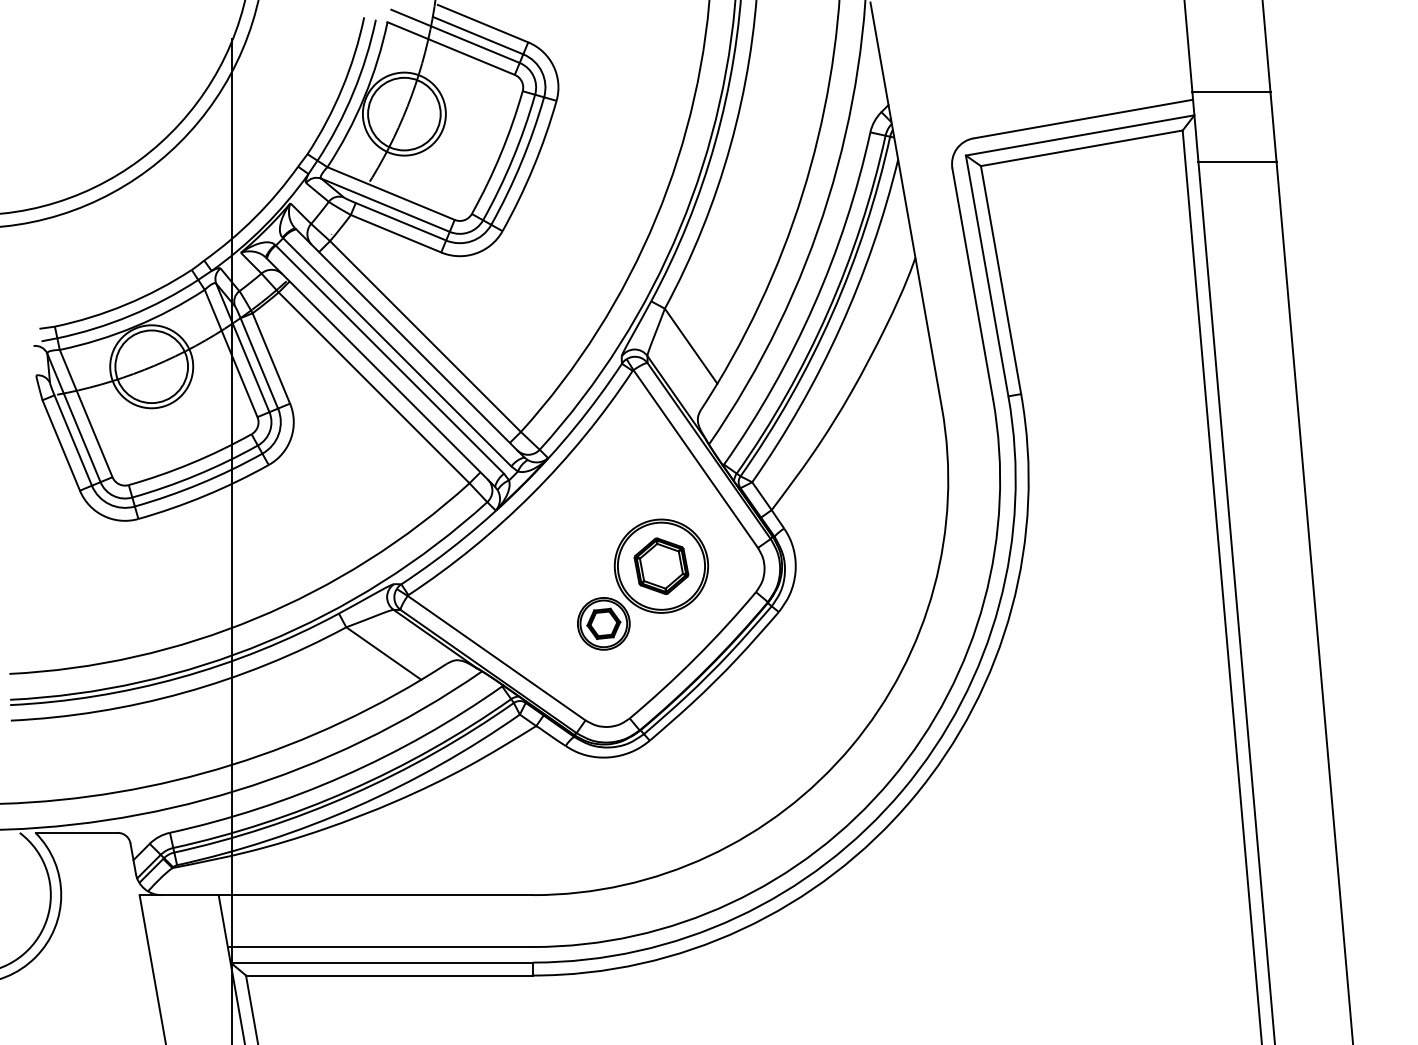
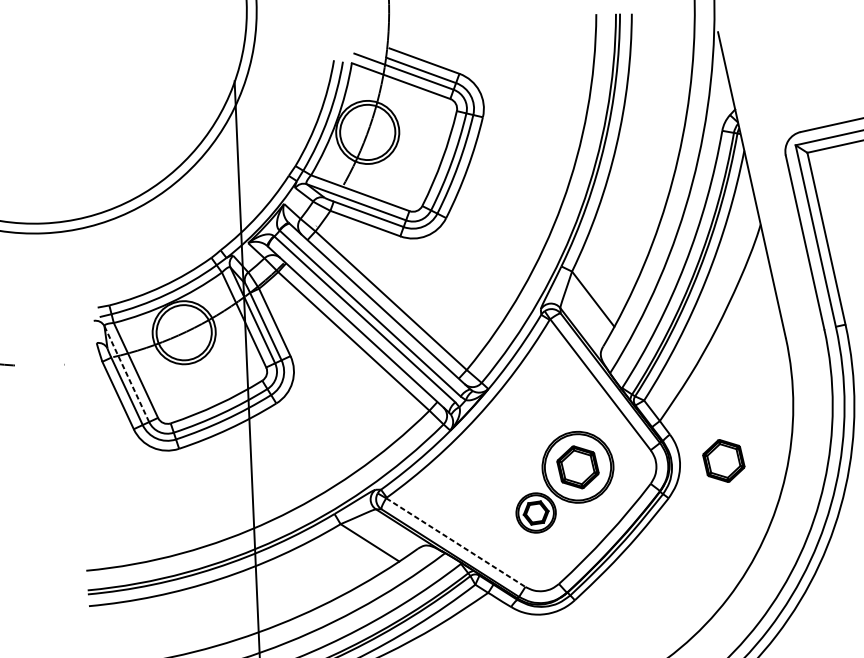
line: (73, 417) -> (126, 373), solid -> dashed
part: (853, 565) -> (723, 460), added
line: (496, 658) -> (455, 542), solid -> dashed

